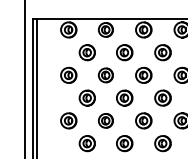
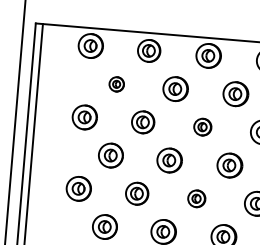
part: (86, 52) -> (115, 83), size x0.6
part: (143, 74) -> (202, 125), size x0.7
part: (143, 120) -> (196, 198), size x0.7

